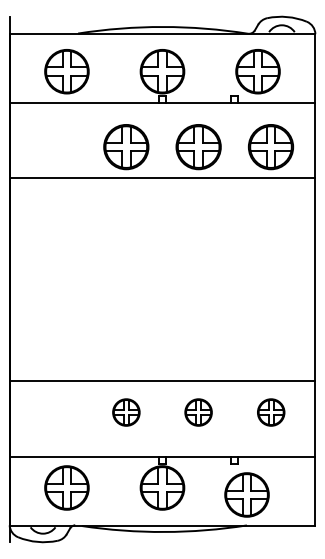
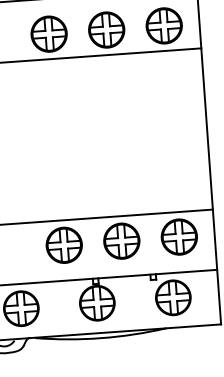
part: (126, 412) -> (64, 245), size x1.67
part: (198, 412) -> (121, 241), size x1.67
part: (271, 412) -> (179, 237), size x1.67
part: (246, 494) -> (172, 297), moved

